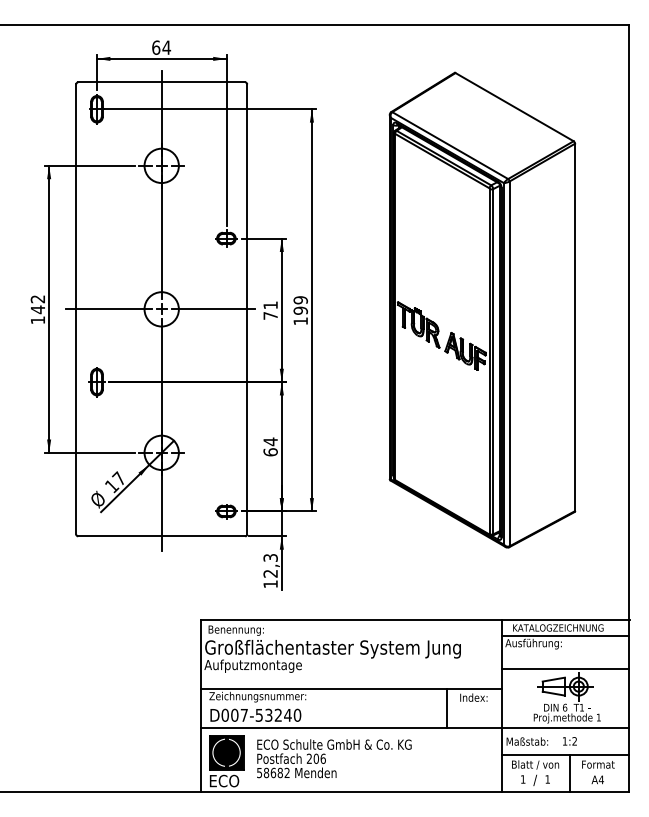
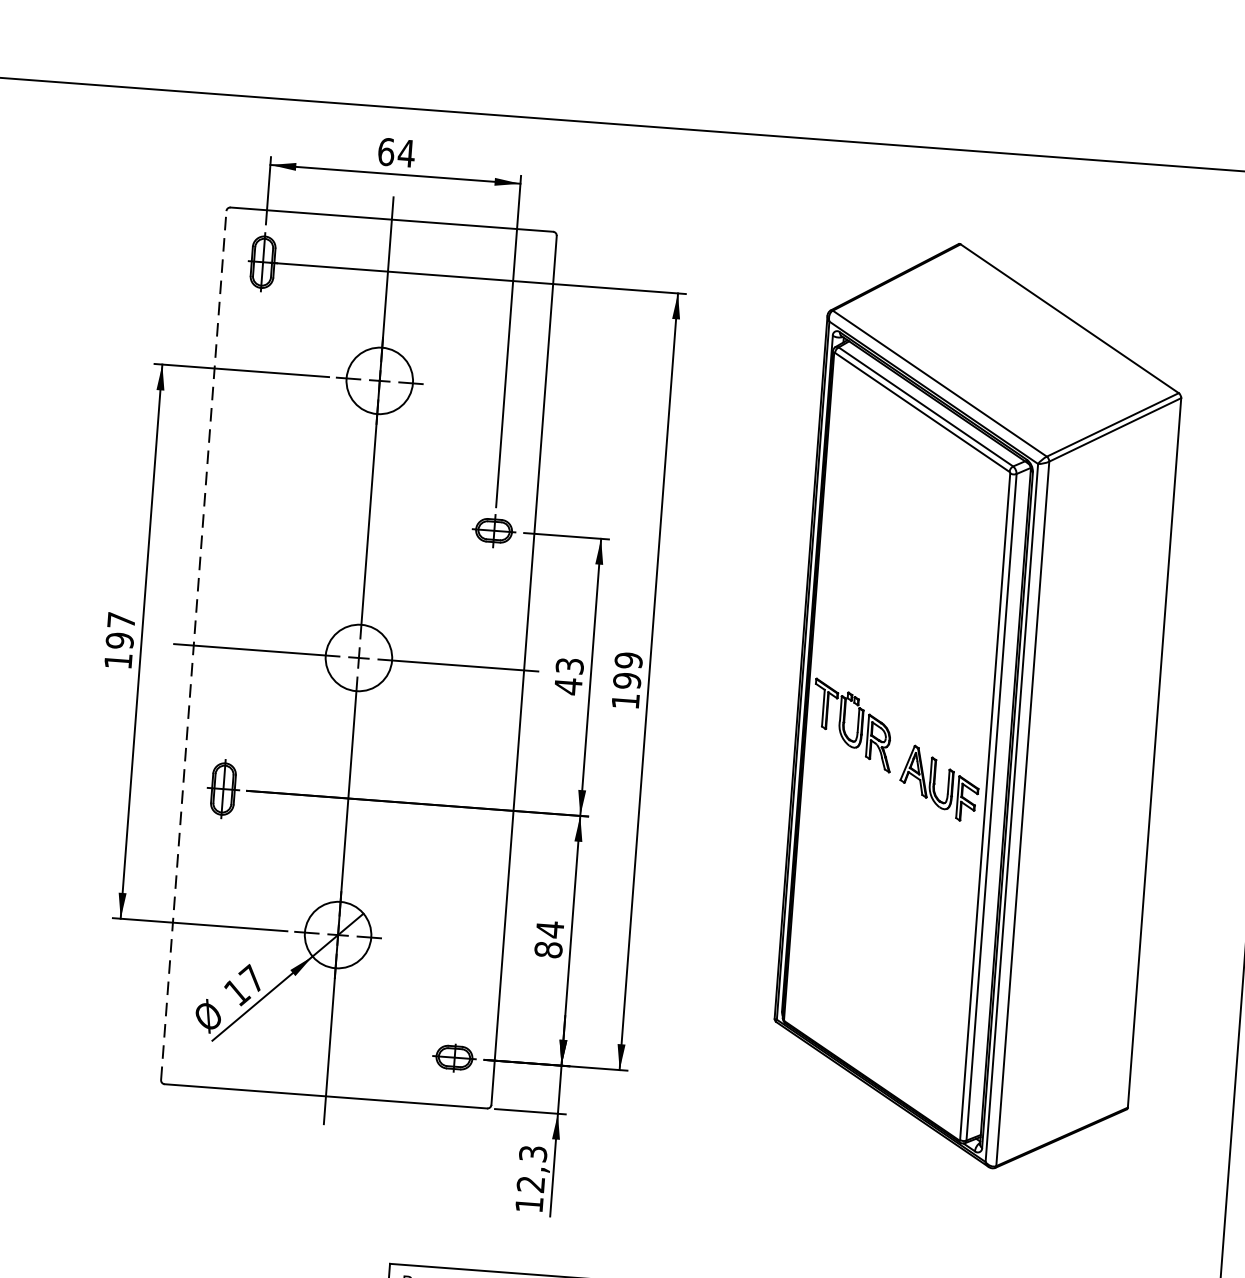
text: (37, 304) -> (119, 630), 142 -> 197
line: (76, 309) -> (194, 645), solid -> dashed
text: (270, 310) -> (568, 675), 71 -> 43
text: (270, 452) -> (548, 950), 64 -> 84

